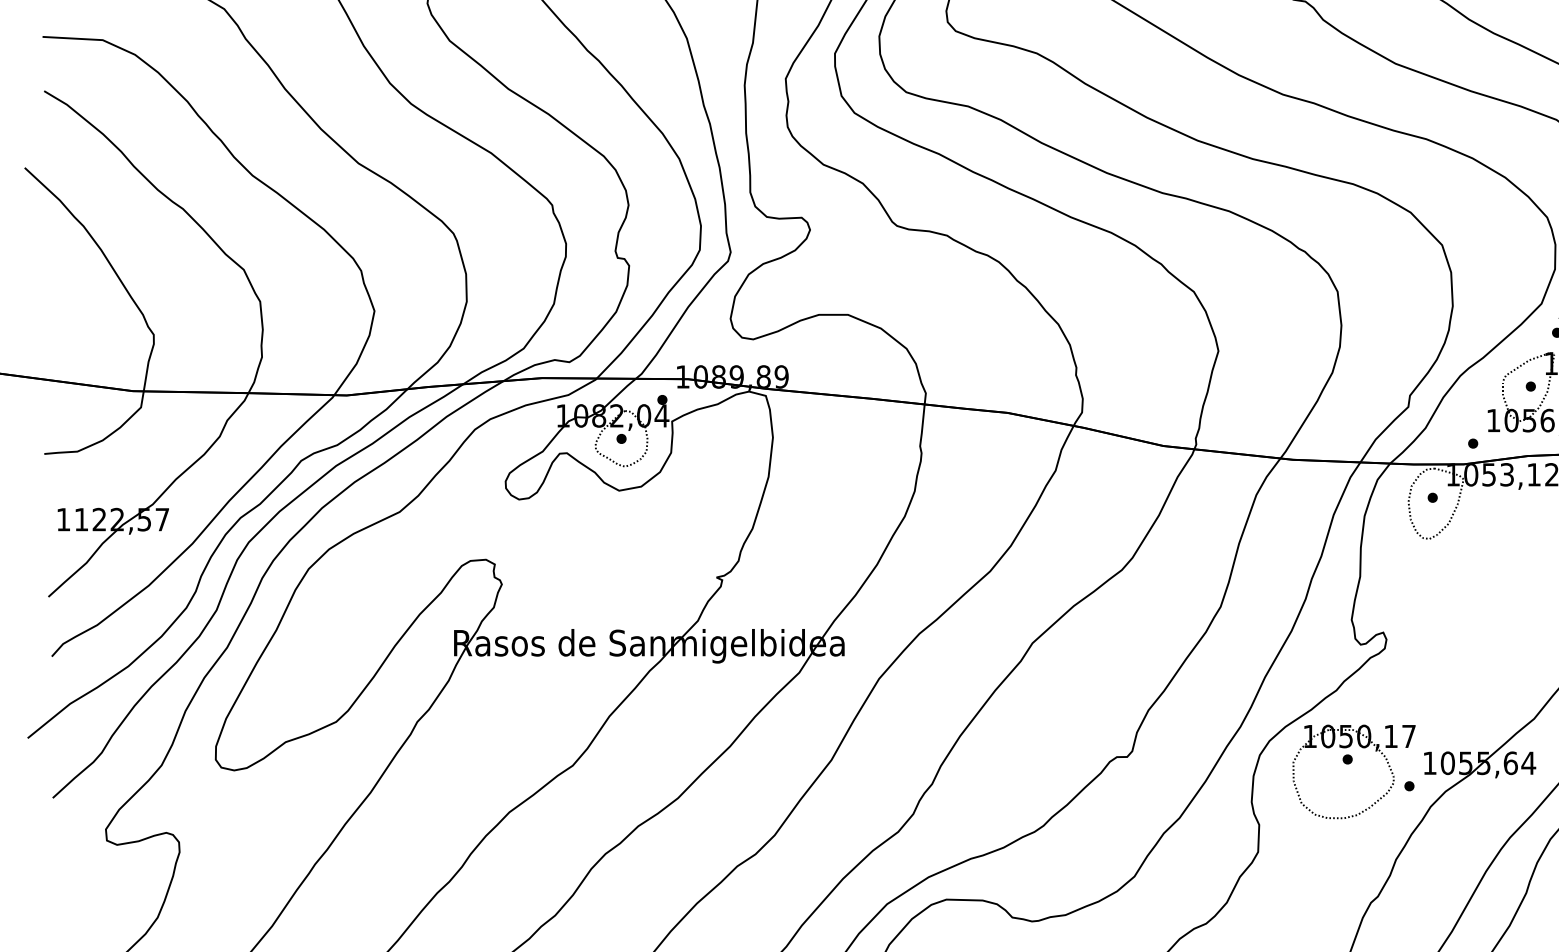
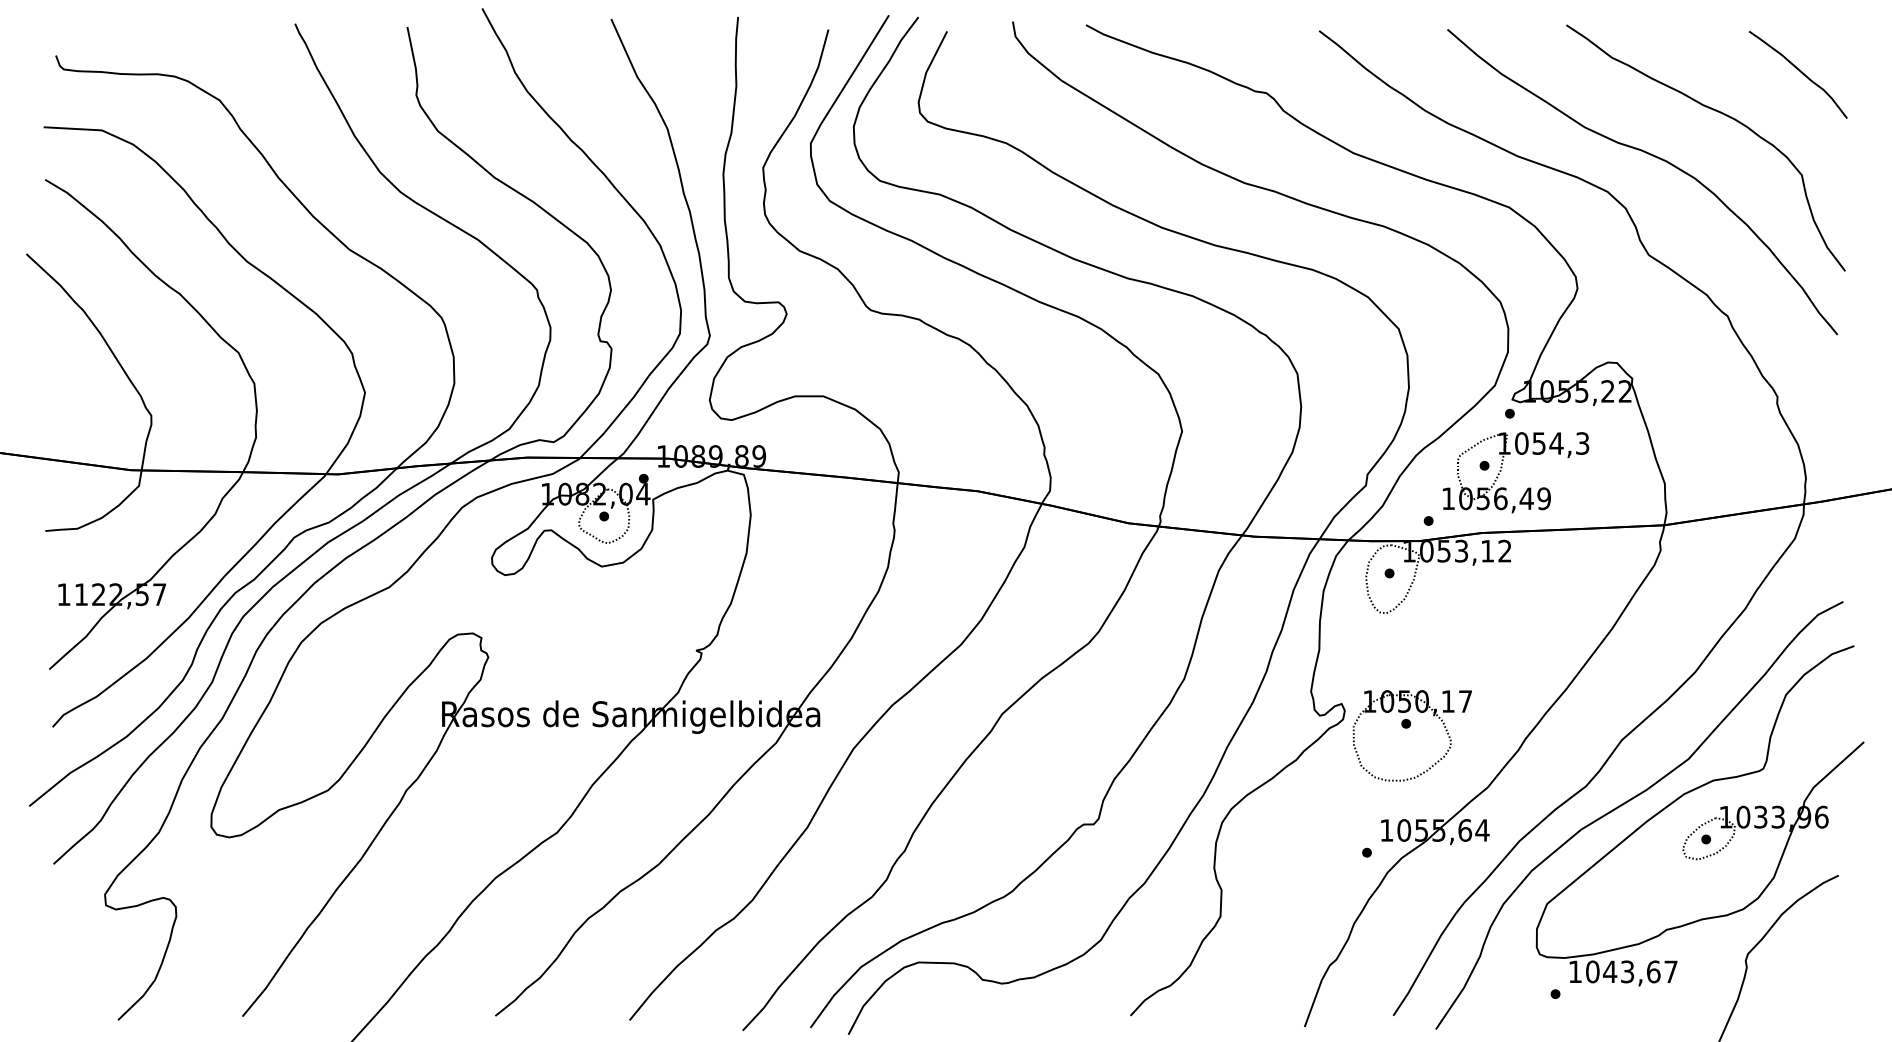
part: (1350, 764) -> (1408, 728), moved

